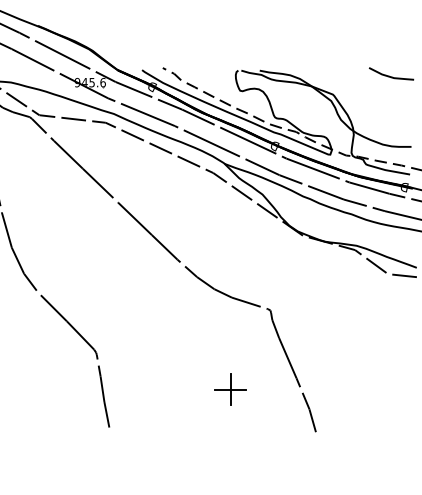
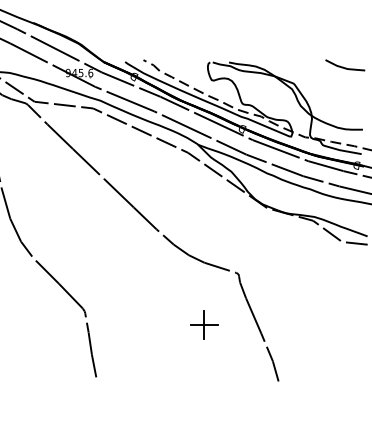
part: (230, 389) -> (204, 324), moved

